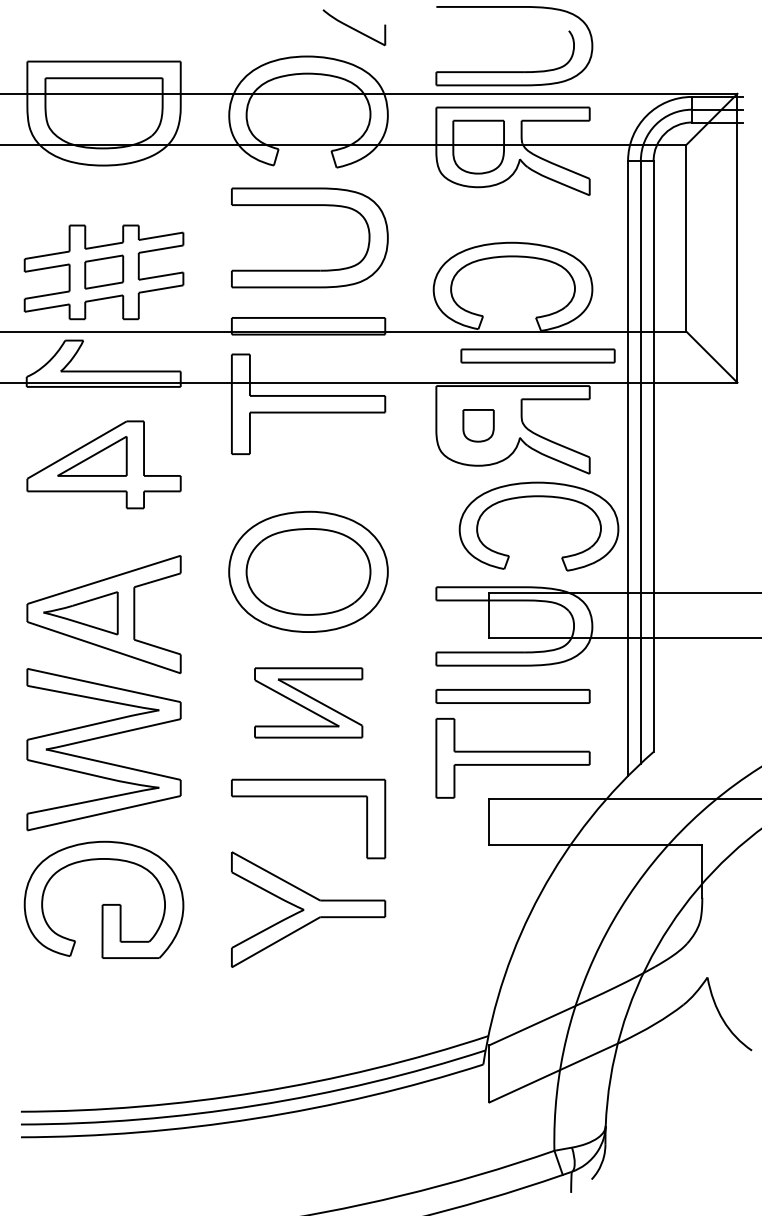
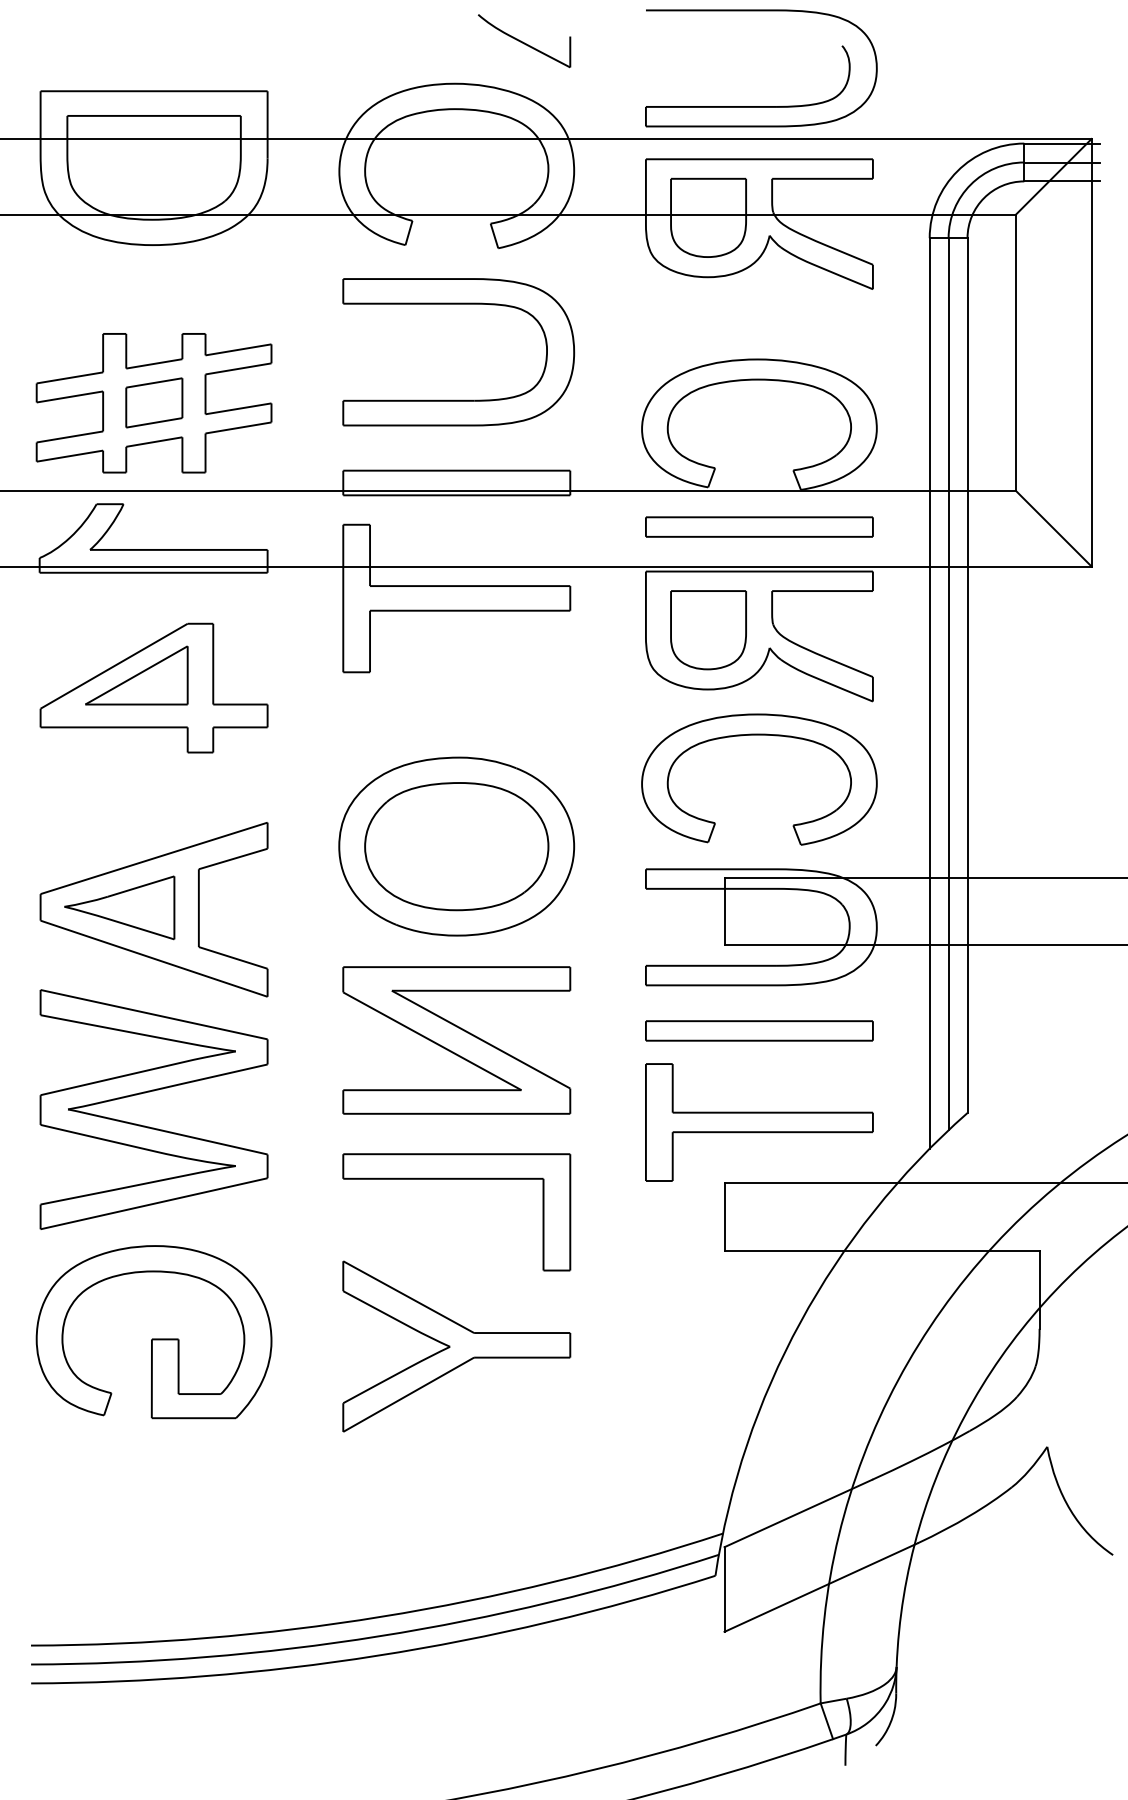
part: (537, 355) -> (758, 526), moved
part: (478, 425) -> (708, 629), size x1.67
part: (538, 497) -> (758, 736), moved
part: (308, 702) -> (456, 1039), size x1.43

